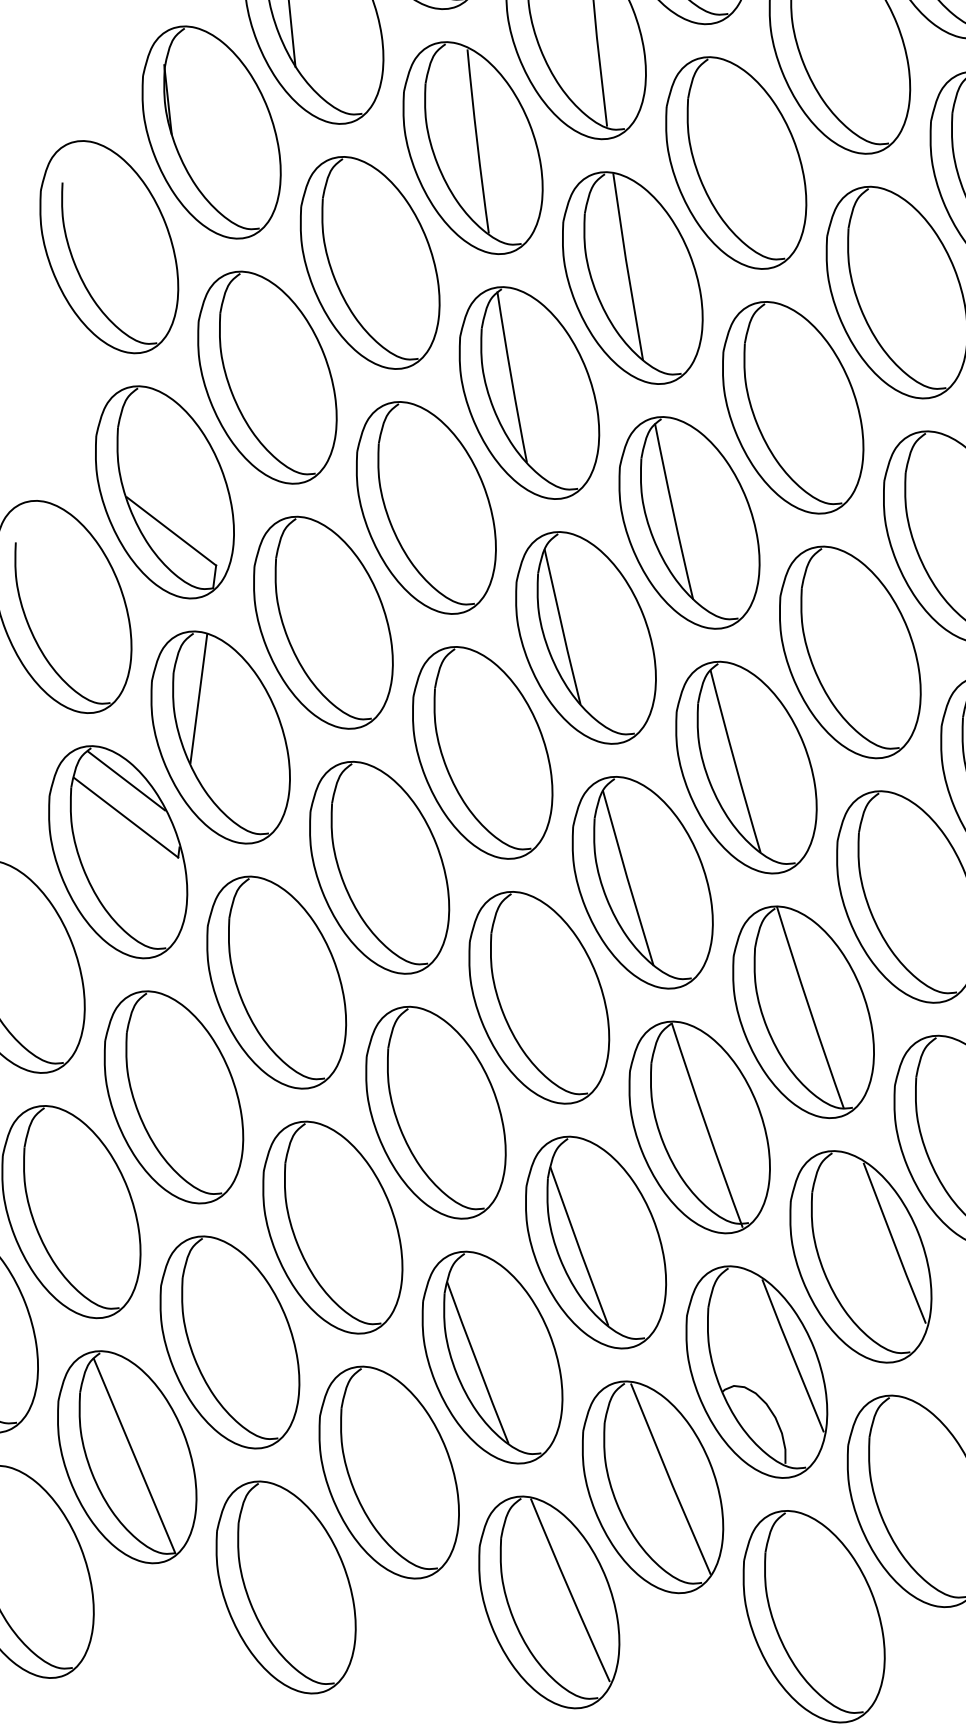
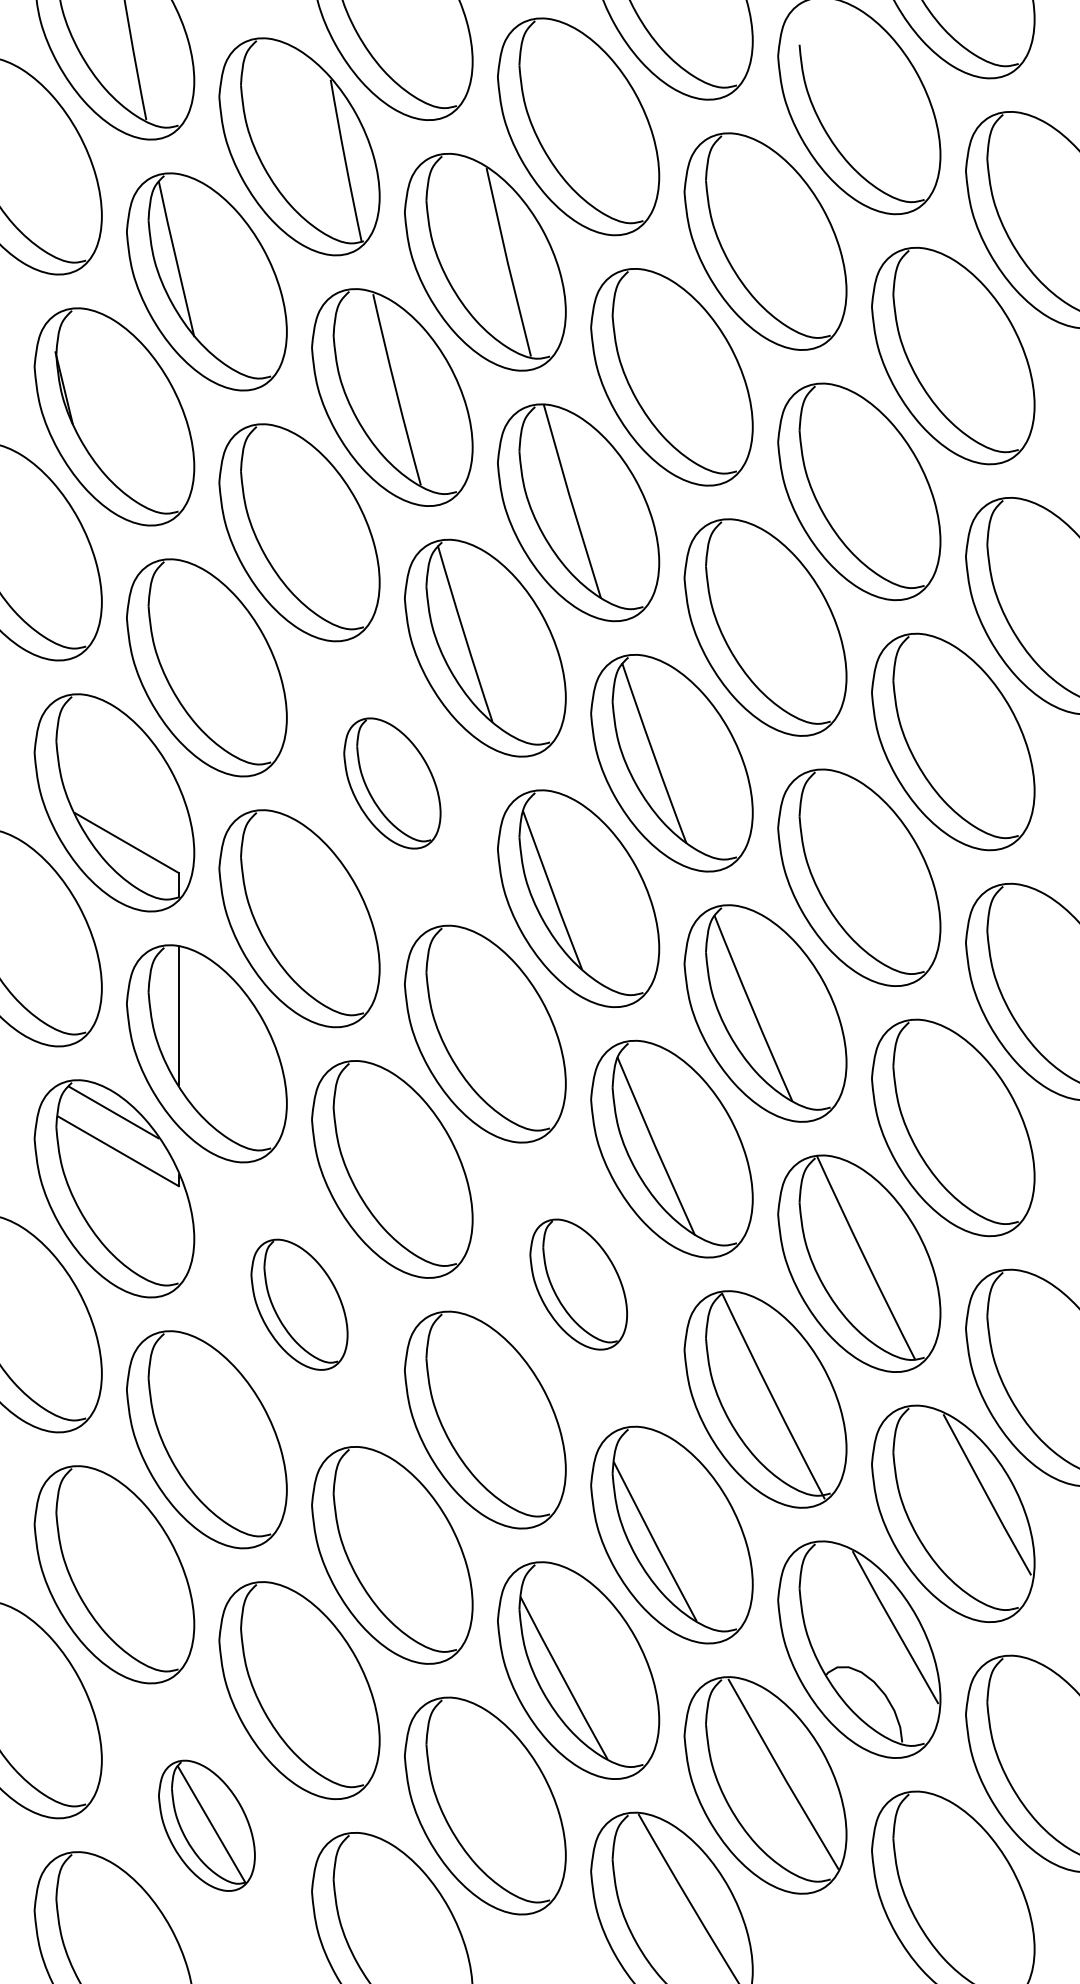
part: (426, 507) -> (392, 783), size x0.6
part: (276, 982) -> (299, 1304), size x0.6
part: (539, 997) -> (578, 1284), size x0.6
part: (126, 1456) -> (206, 1825), size x0.6

